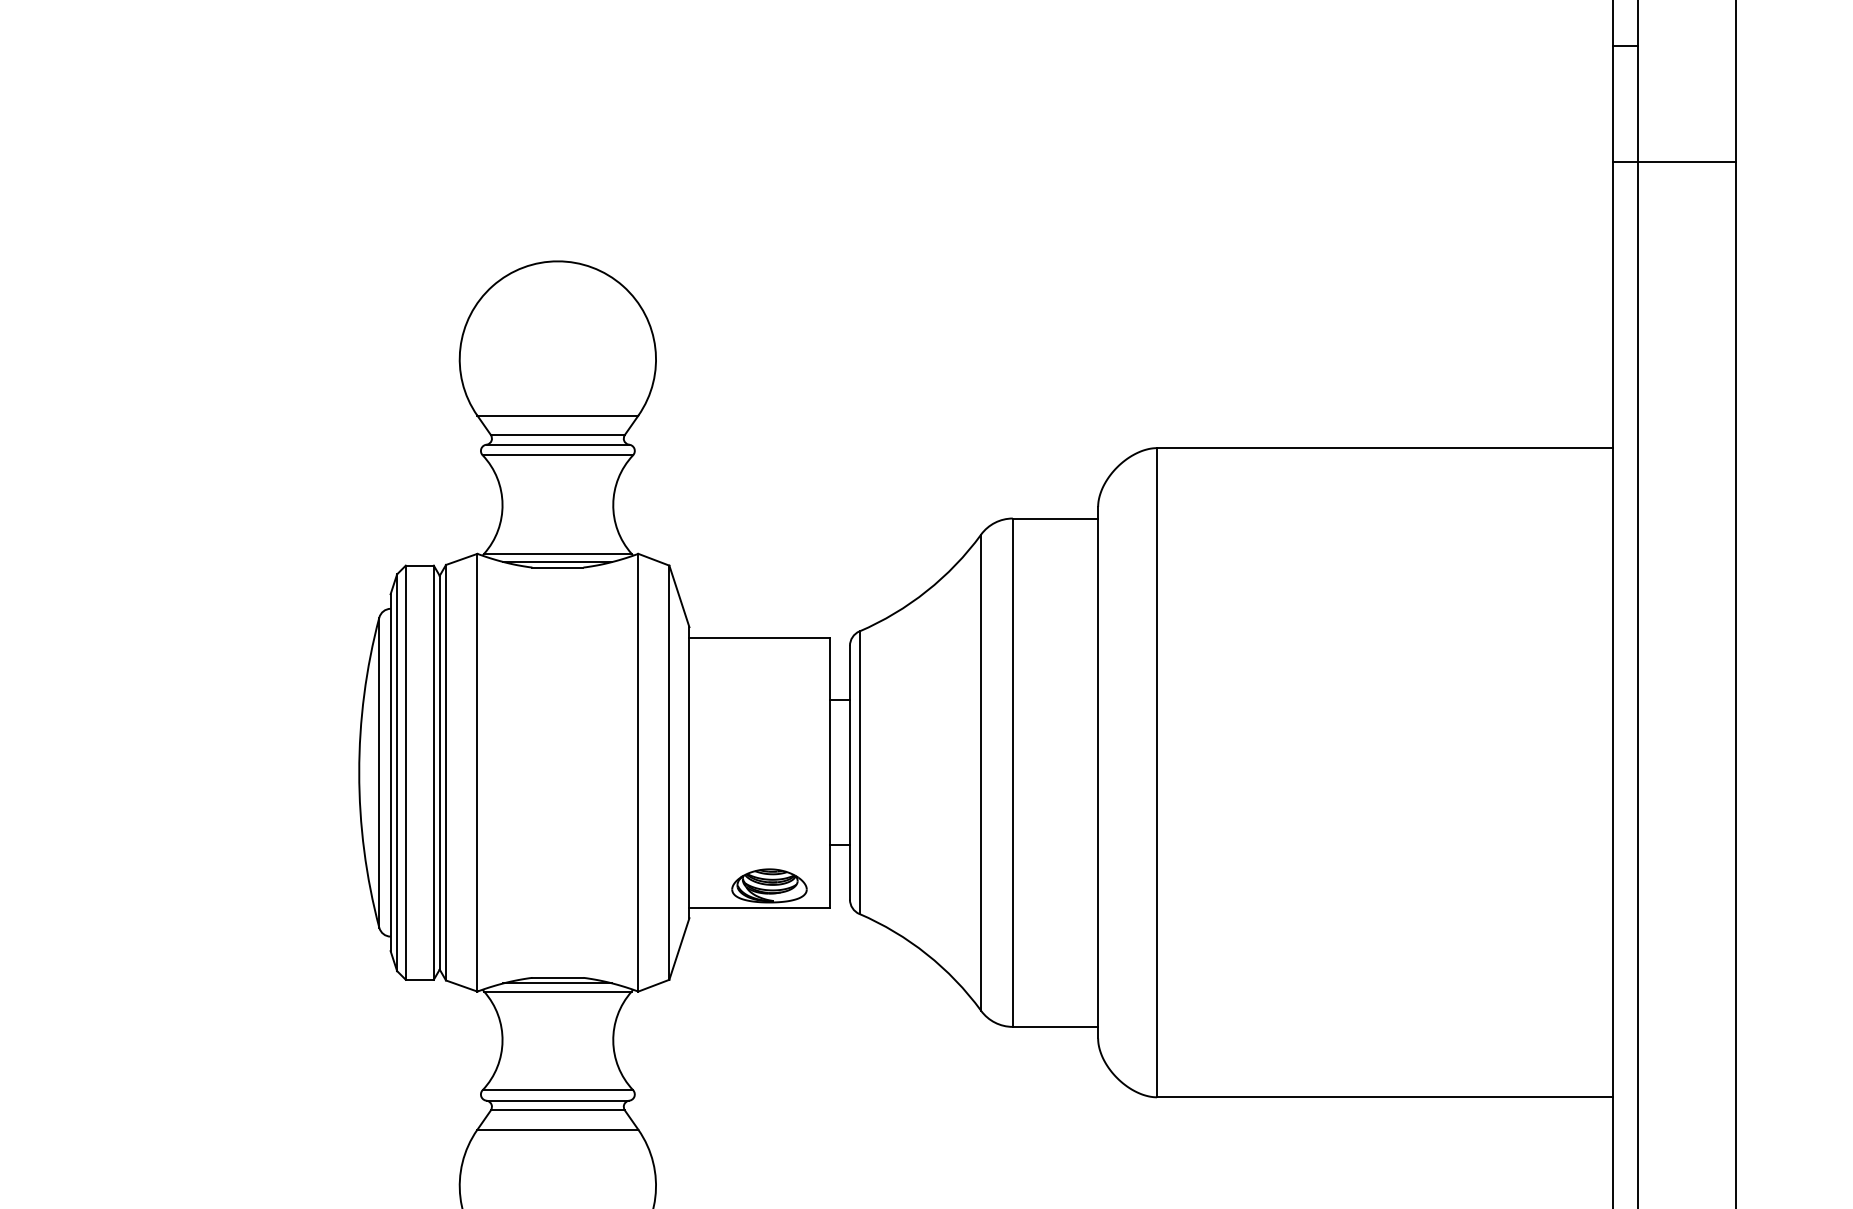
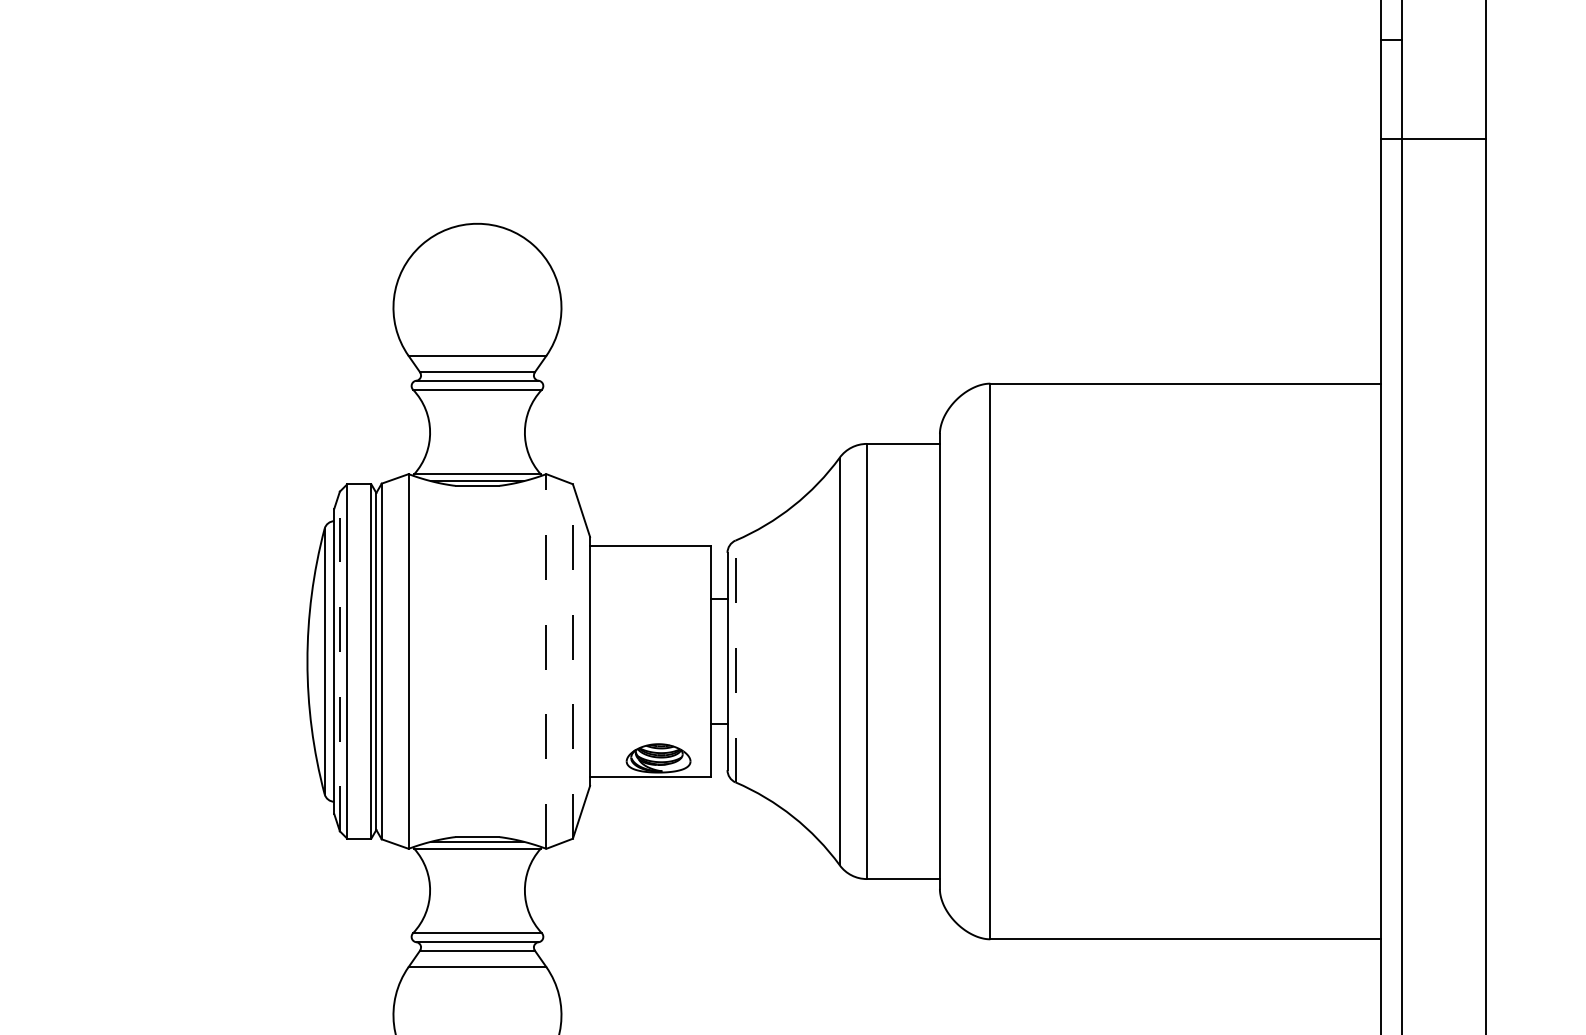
line: (638, 771) -> (546, 660), solid -> dashed
line: (668, 771) -> (572, 660), solid -> dashed
line: (396, 772) -> (339, 661), solid -> dashed
line: (859, 772) -> (735, 661), solid -> dashed

